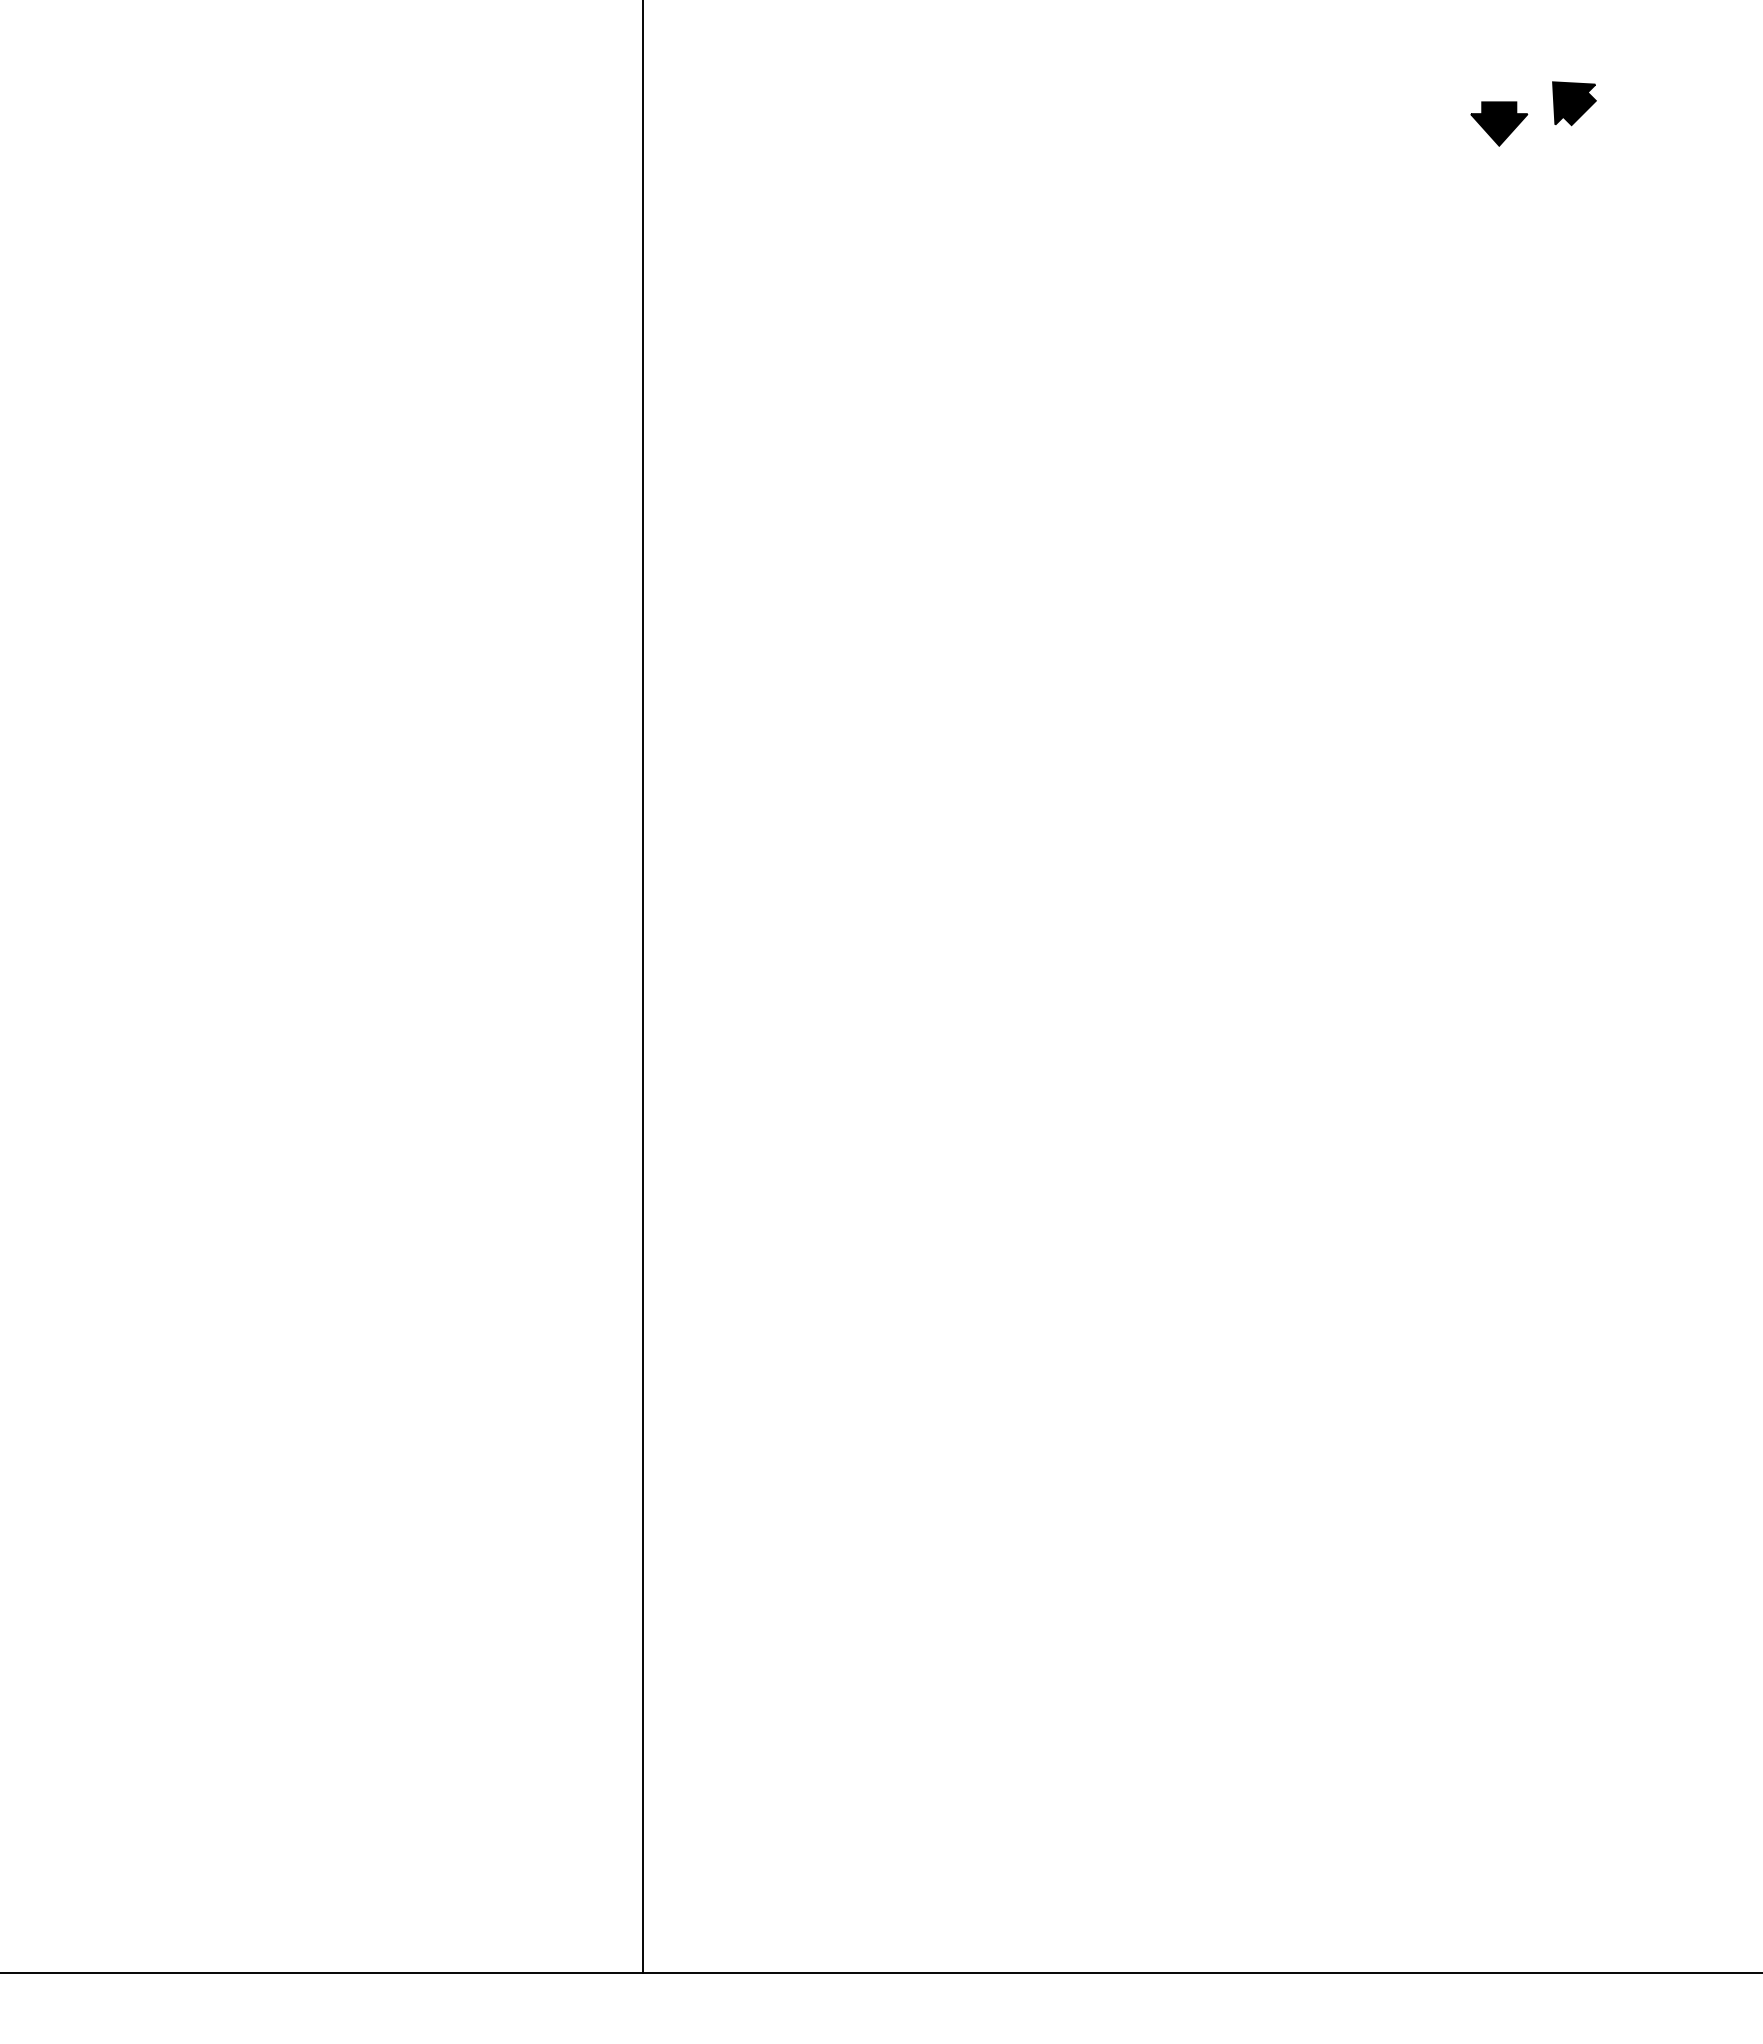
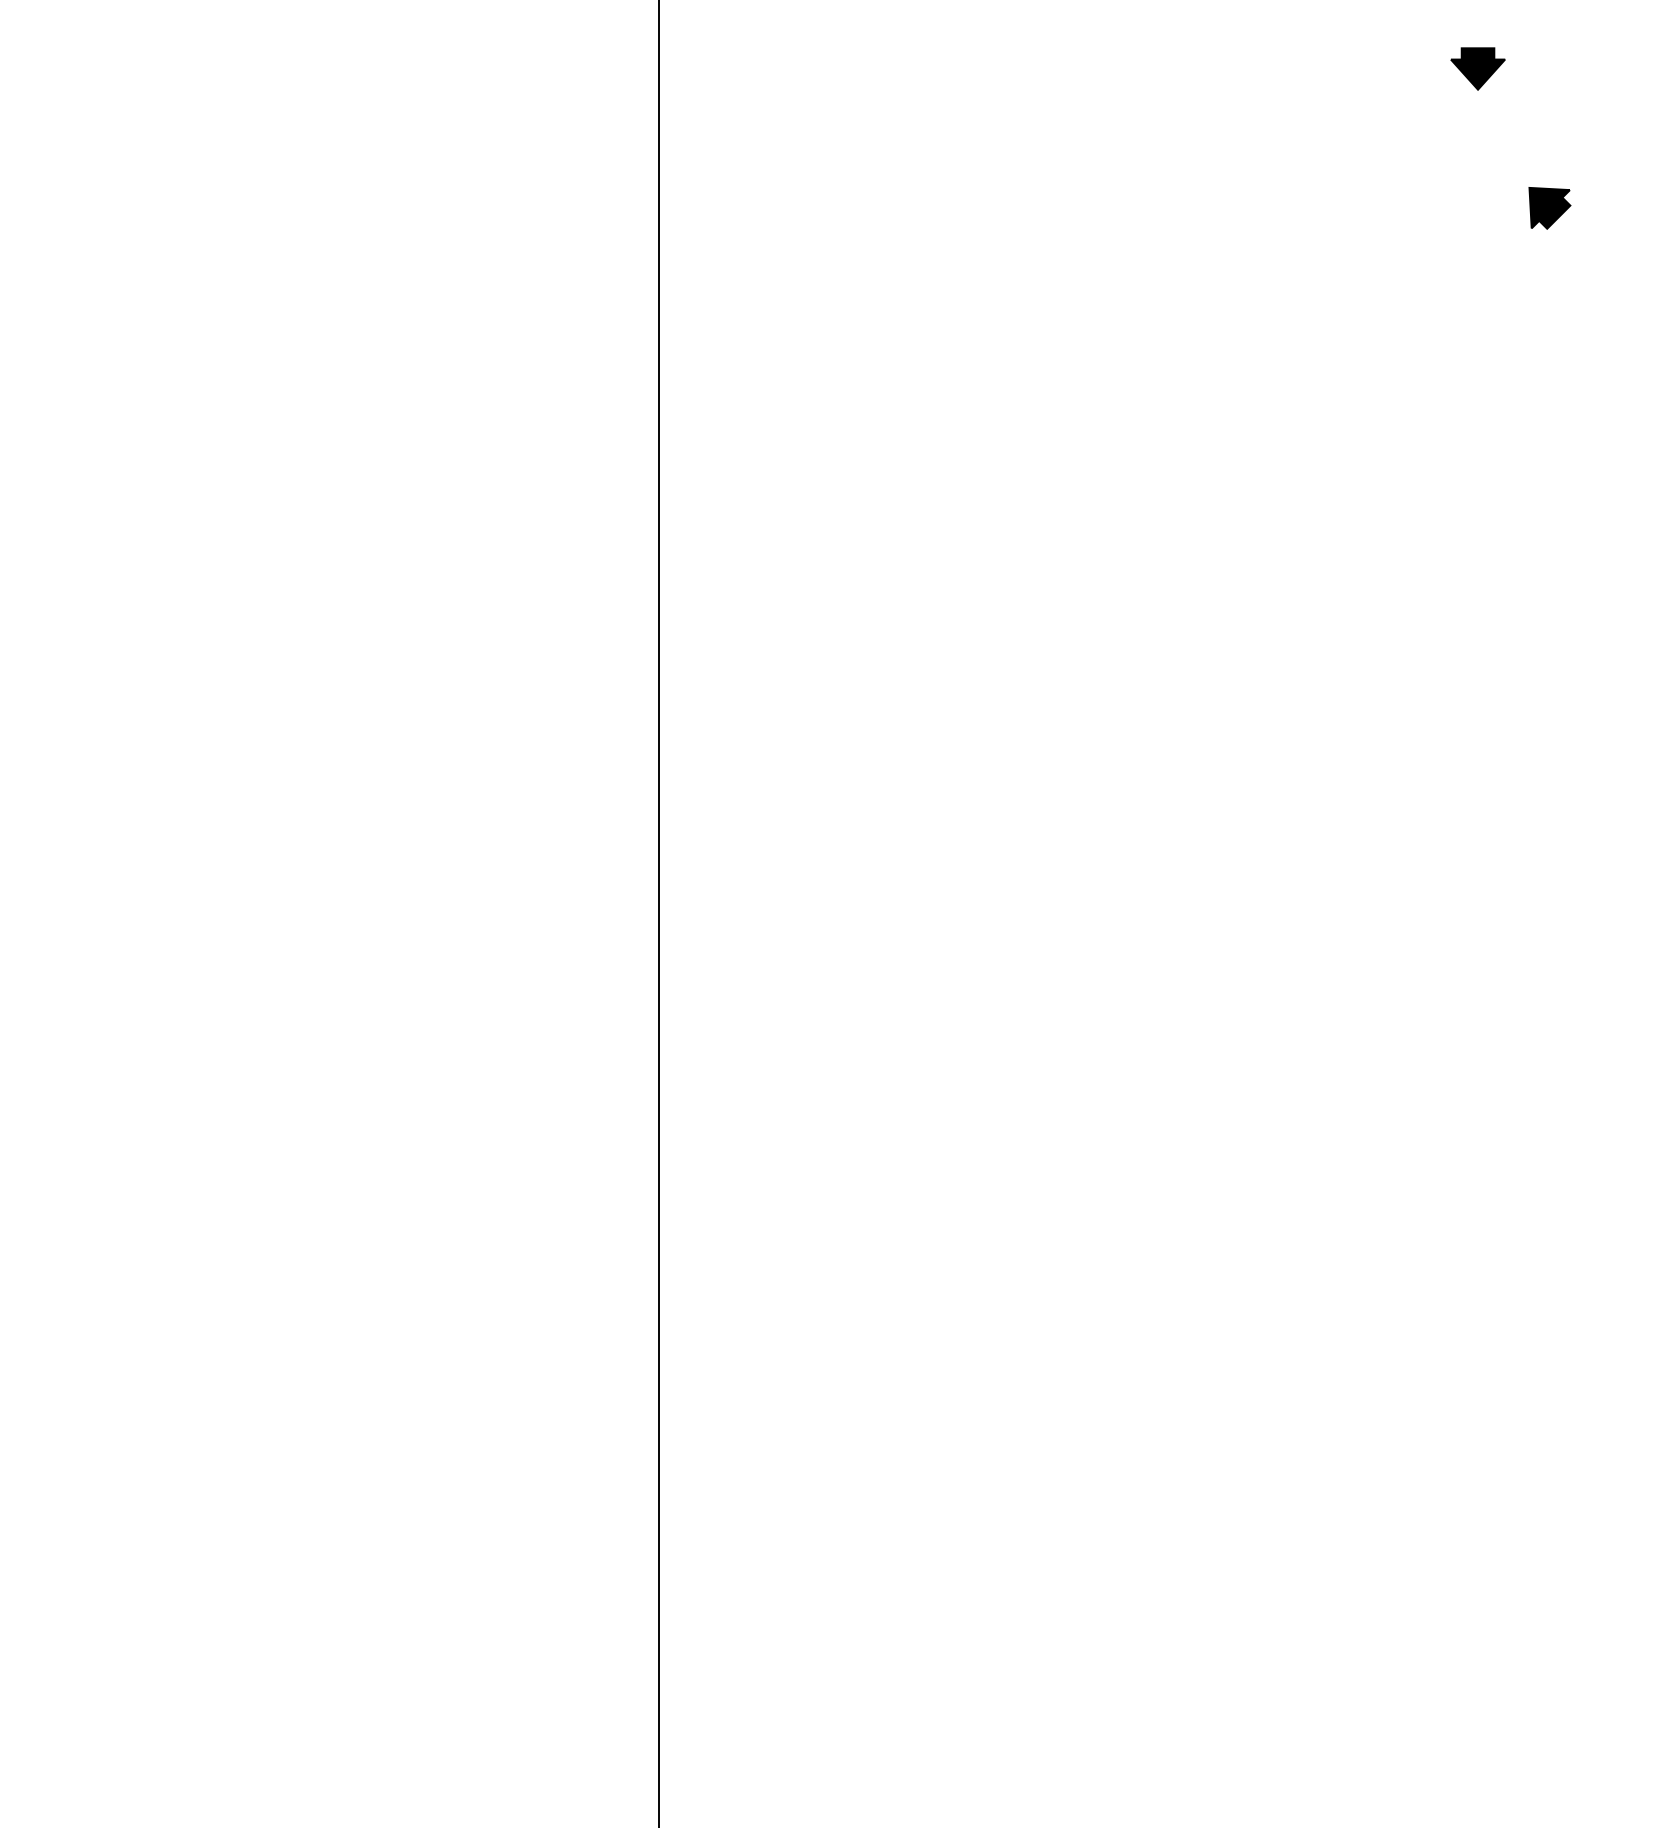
part: (1574, 103) -> (1549, 208), moved
part: (1499, 123) -> (1478, 68), moved

